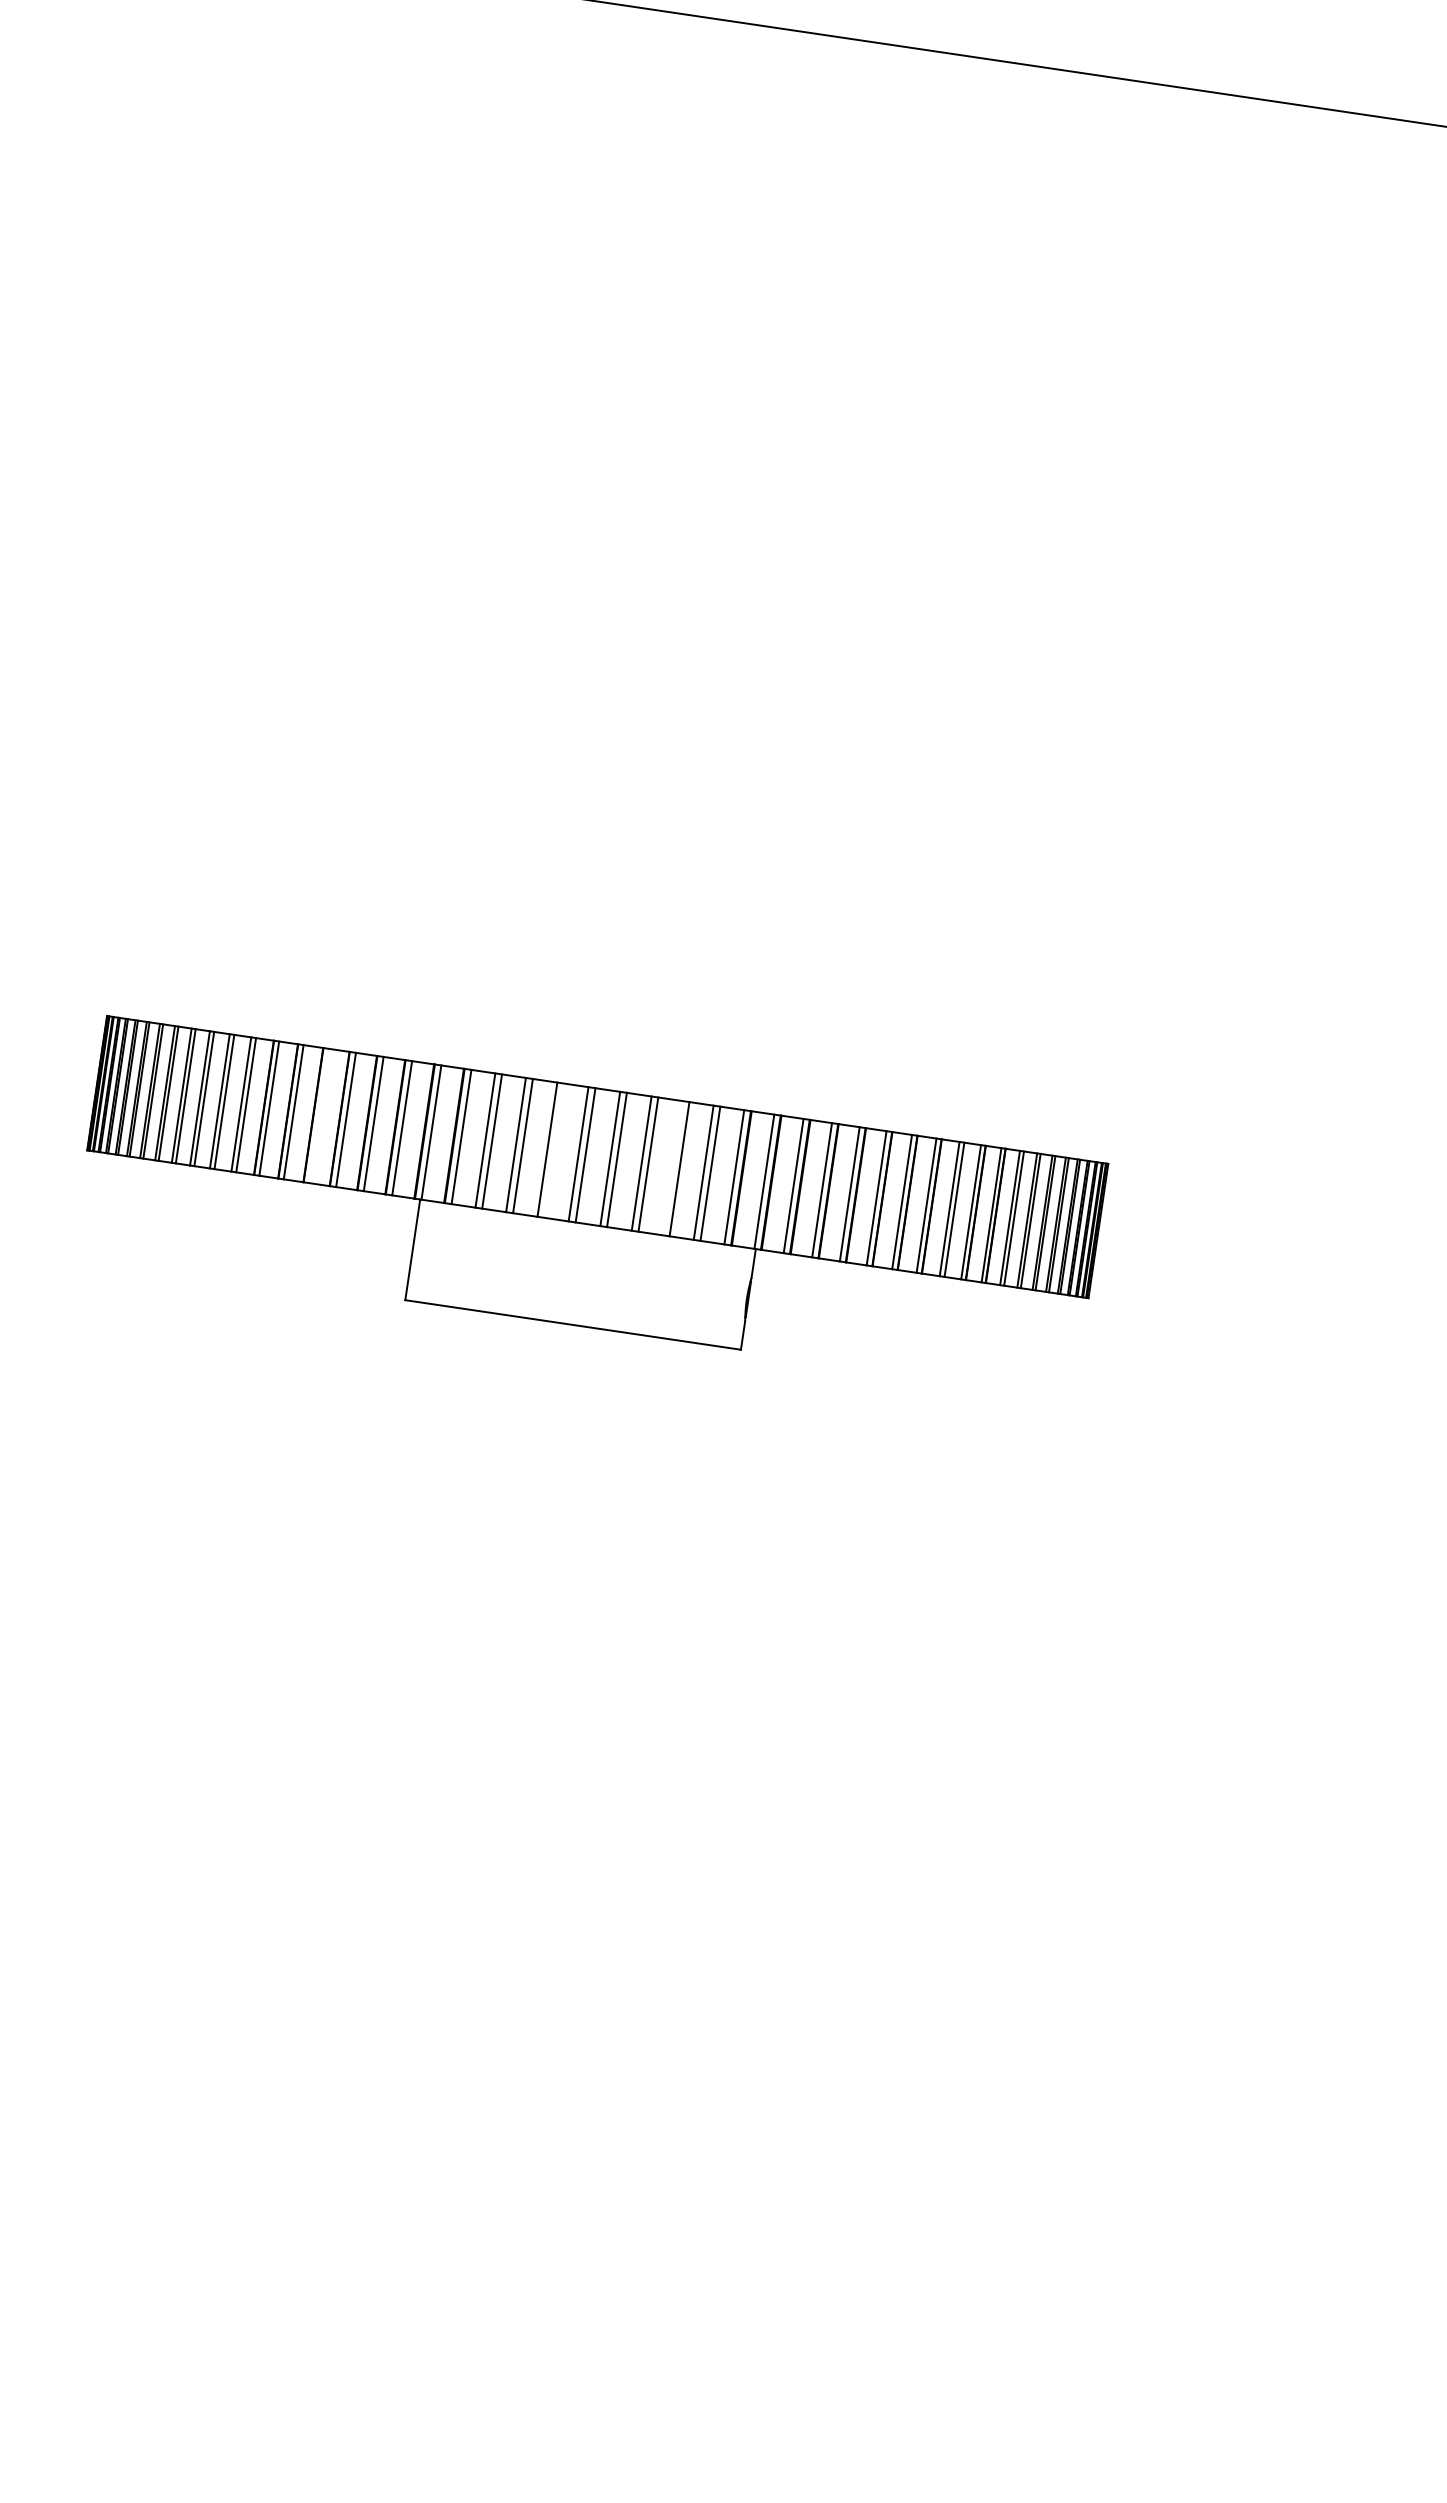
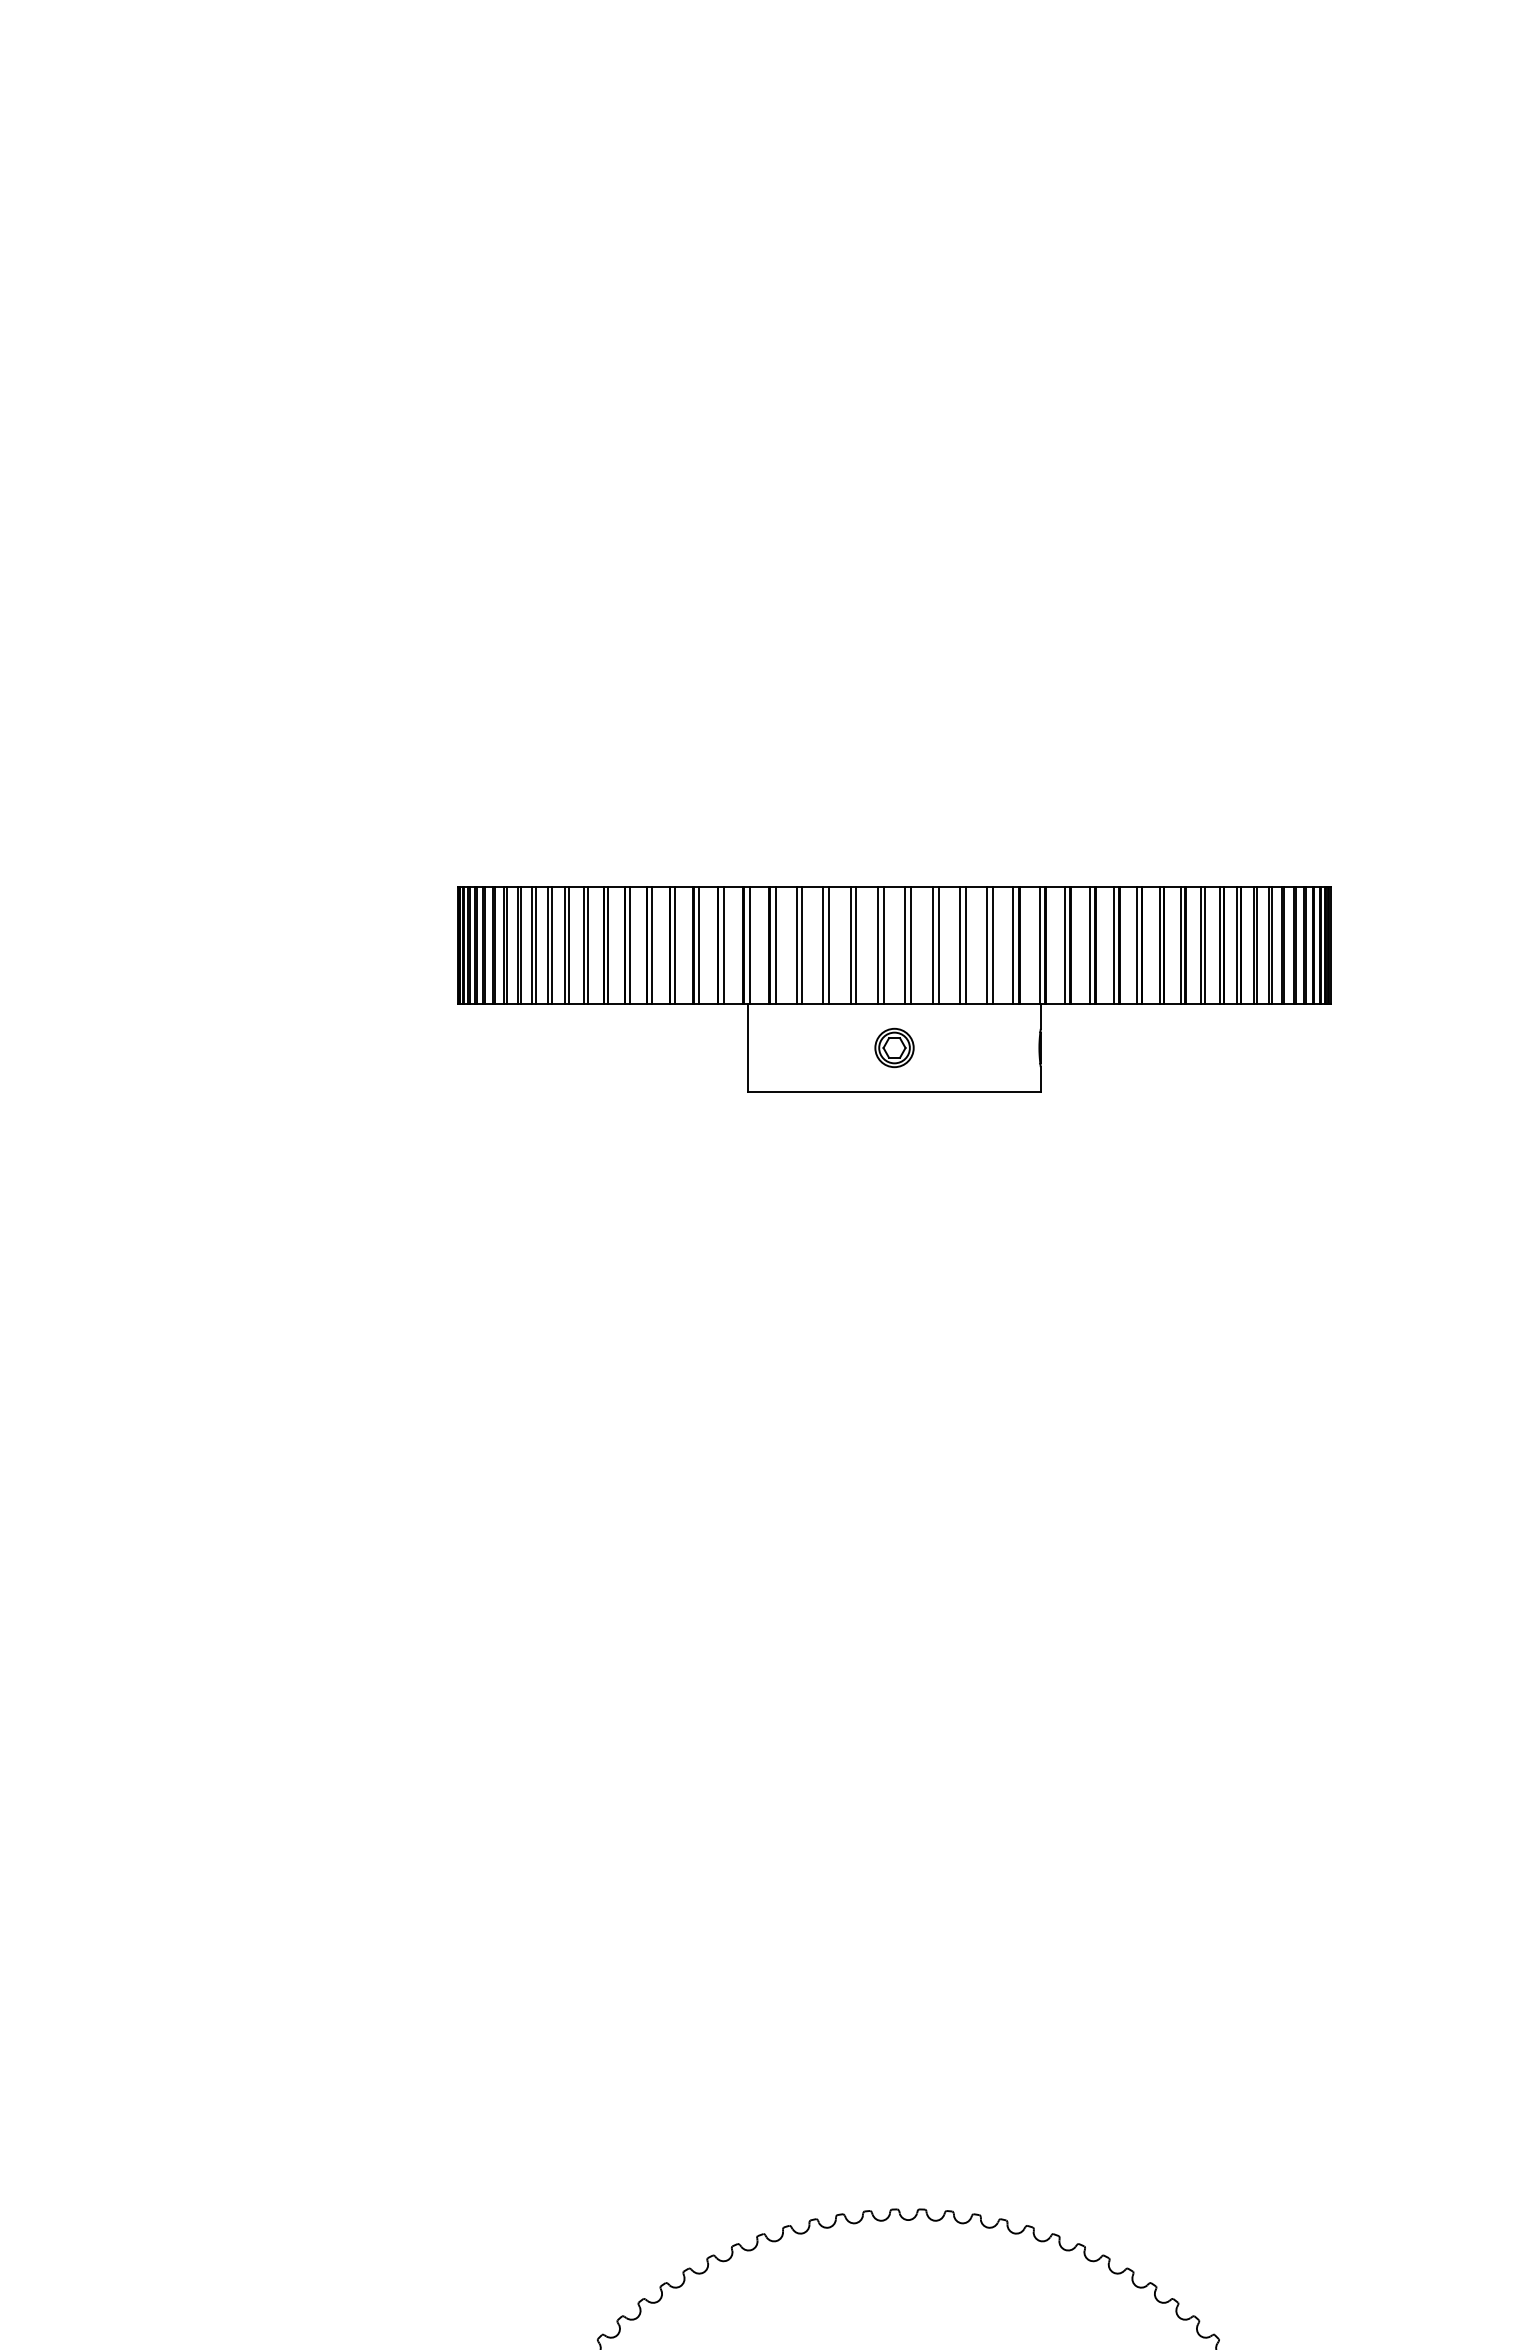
line: (318, 1115) -> (651, 945), added
line: (554, 1150) -> (856, 945), added
line: (672, 1168) -> (959, 945), added
part: (580, 1274) -> (894, 1047), added

